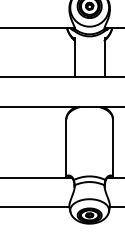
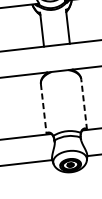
line: (112, 147) -> (83, 103), solid -> dashed
line: (66, 148) -> (43, 109), solid -> dashed

